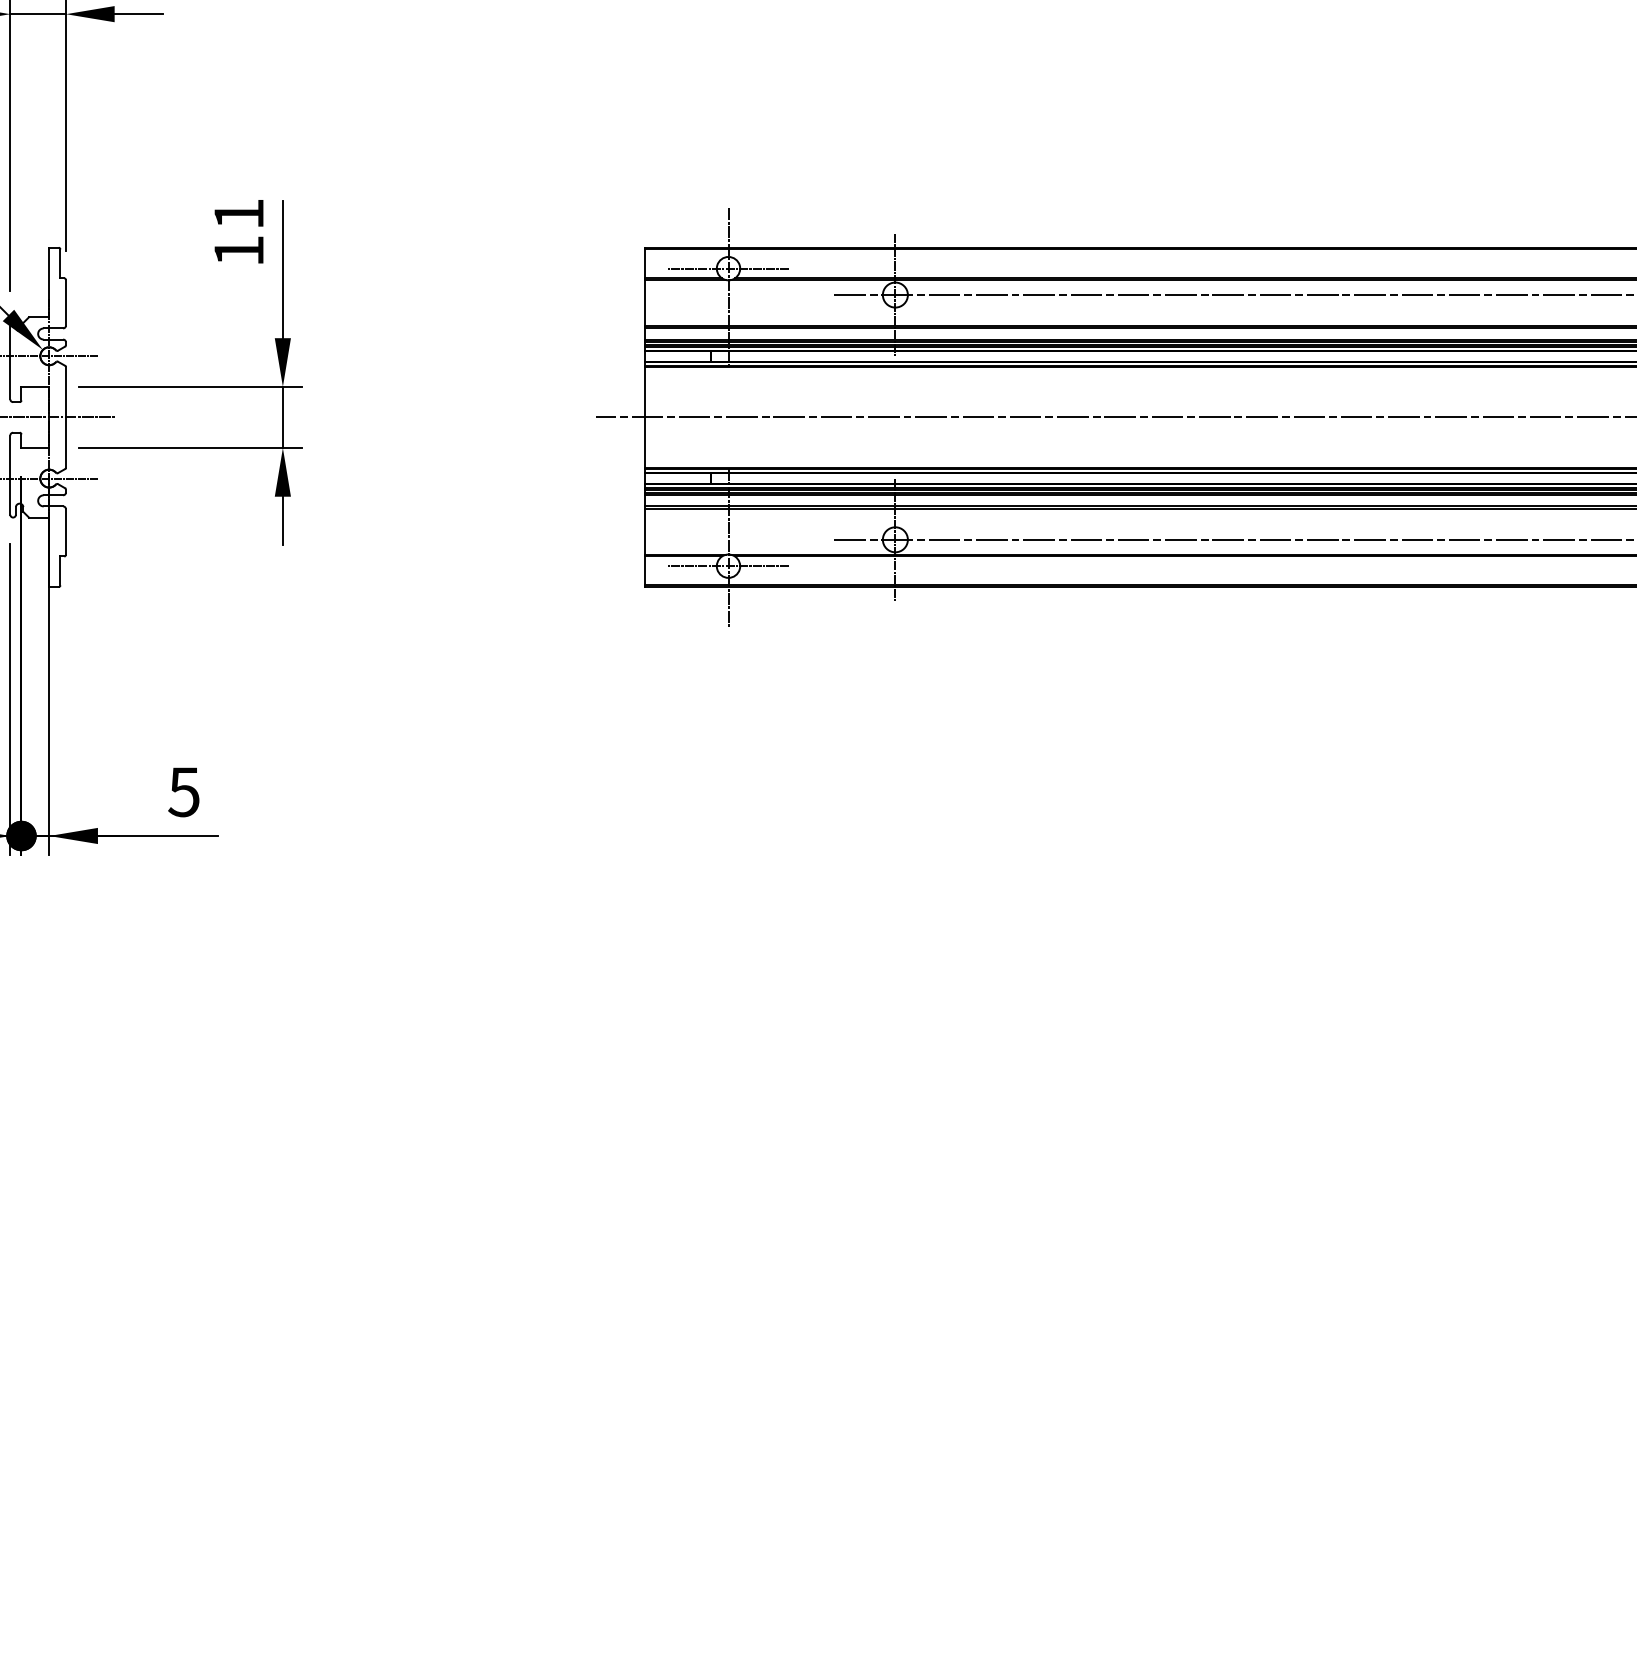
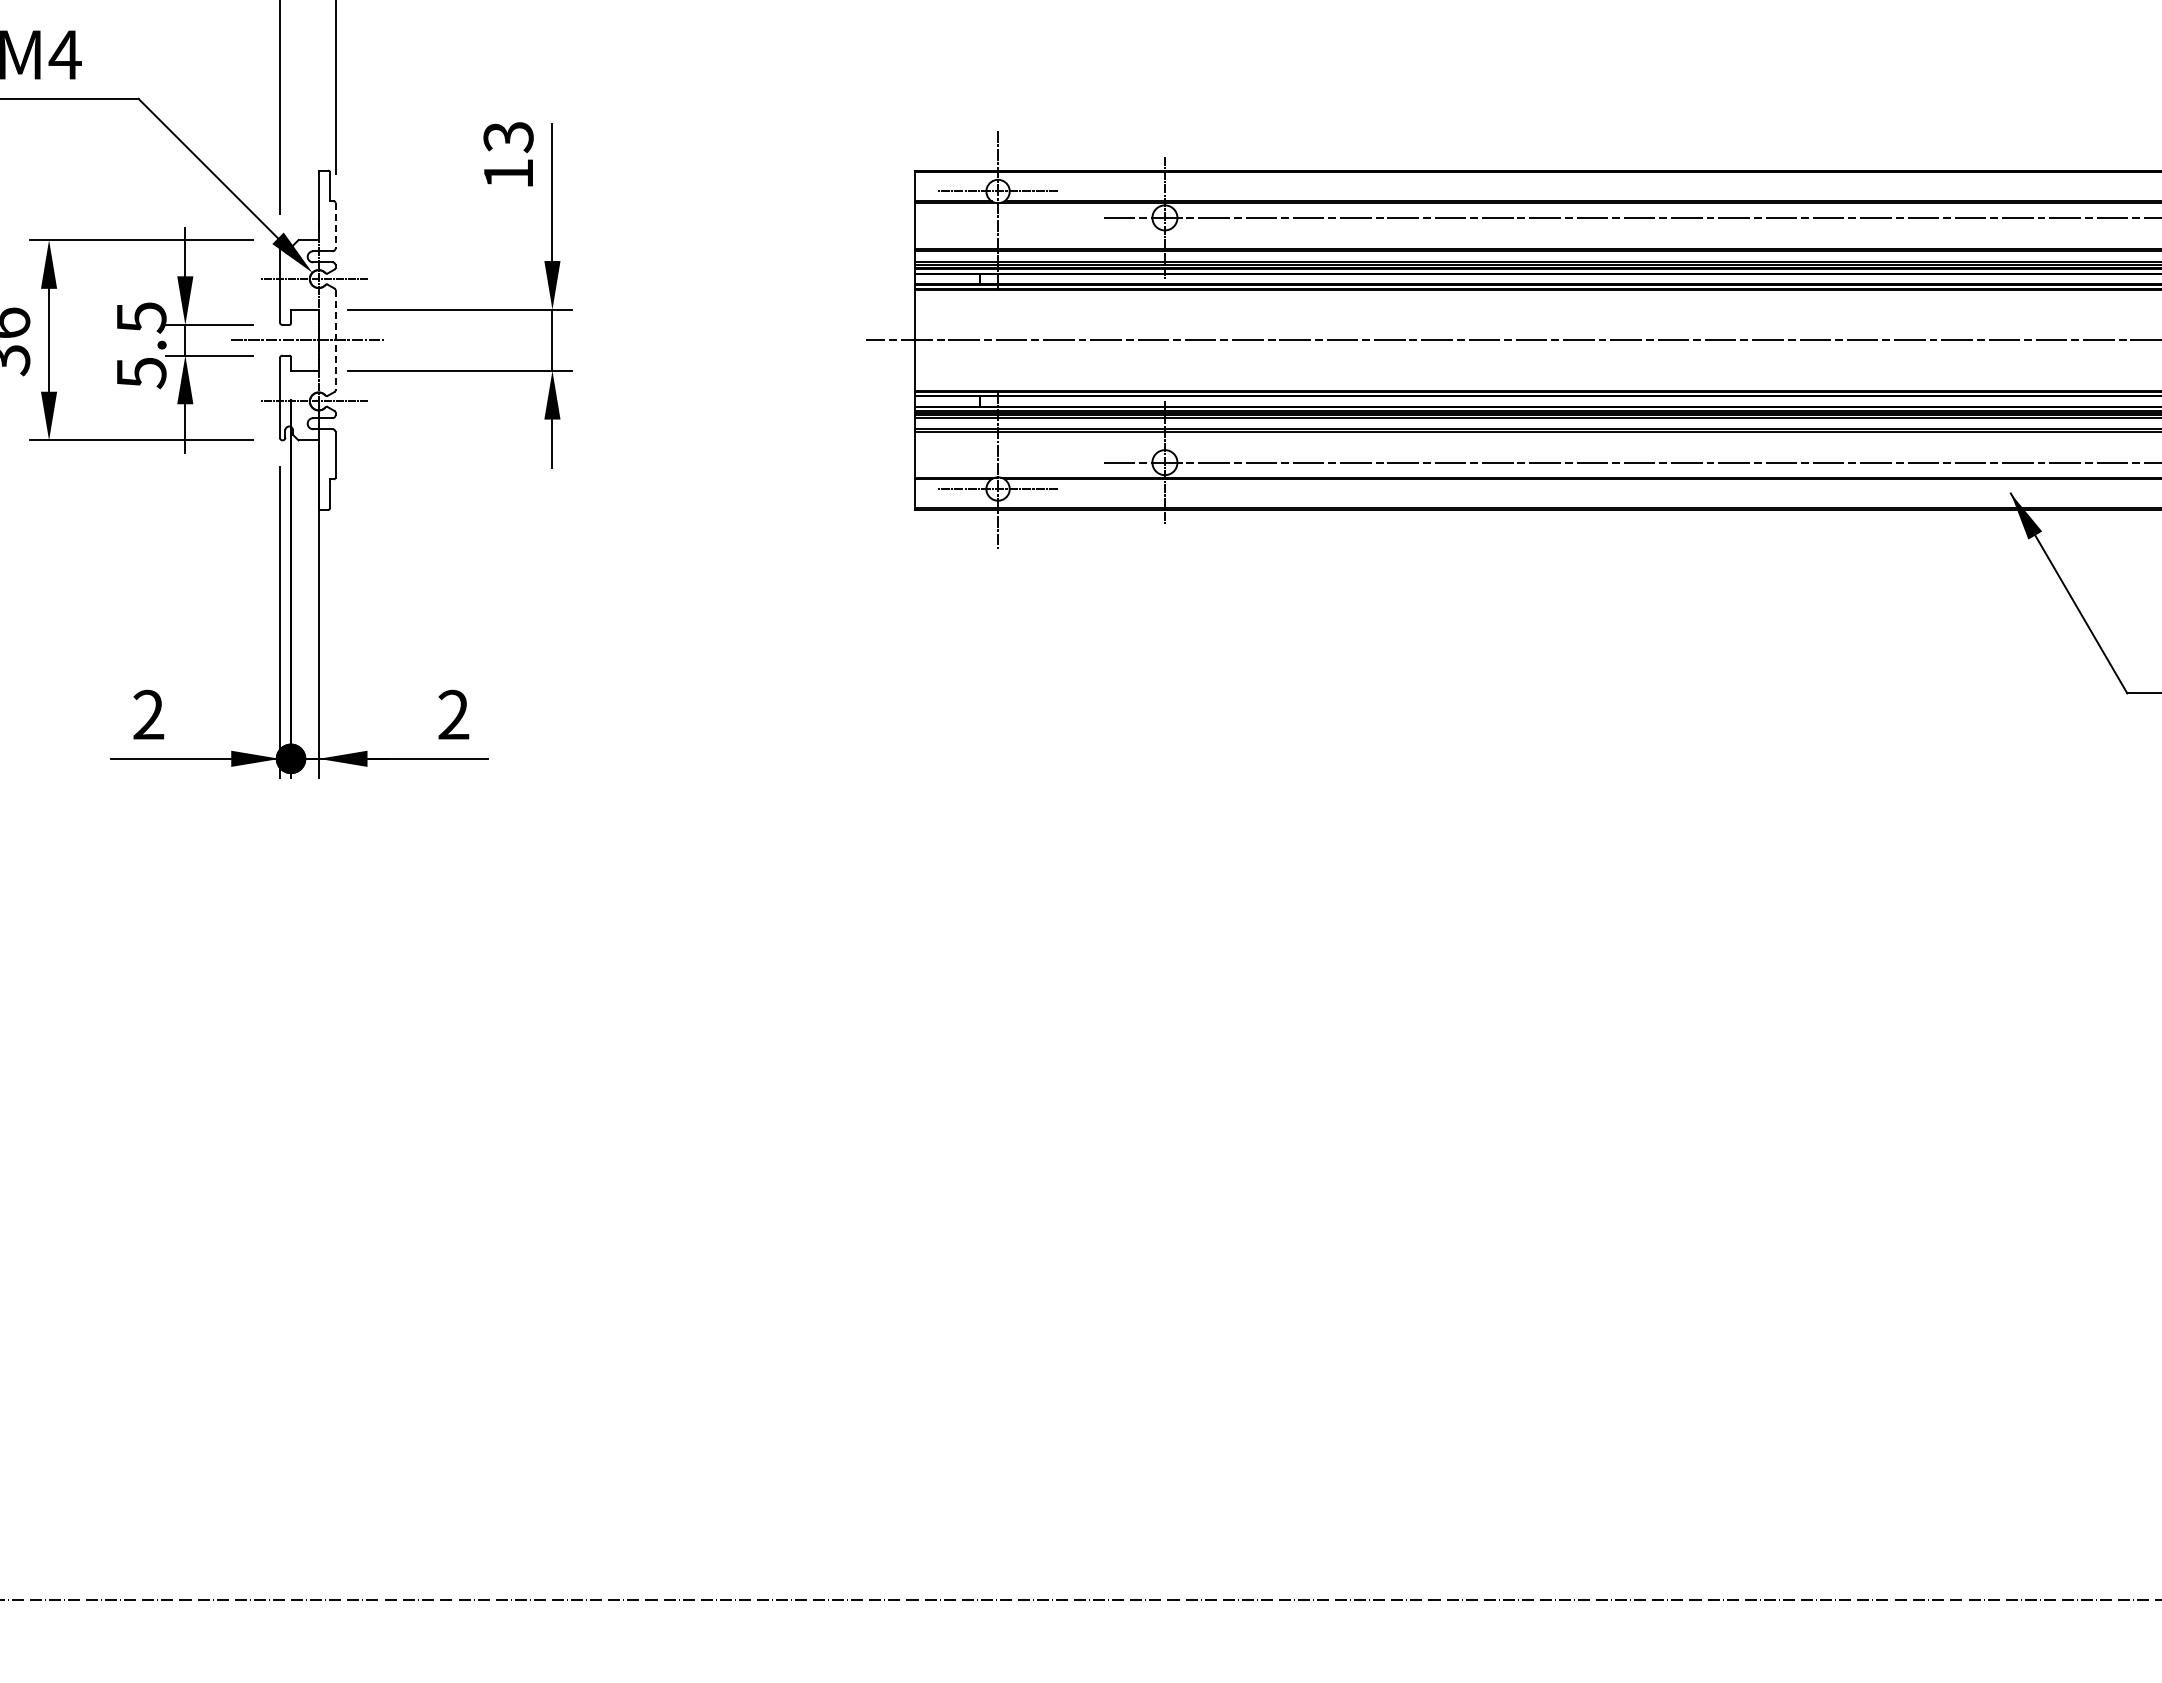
text: (238, 214) -> (508, 137), 11 -> 13
line: (65, 302) -> (335, 225), solid -> dashed
line: (65, 417) -> (335, 340), solid -> dashed
text: (183, 791) -> (453, 714), 5 -> 2

